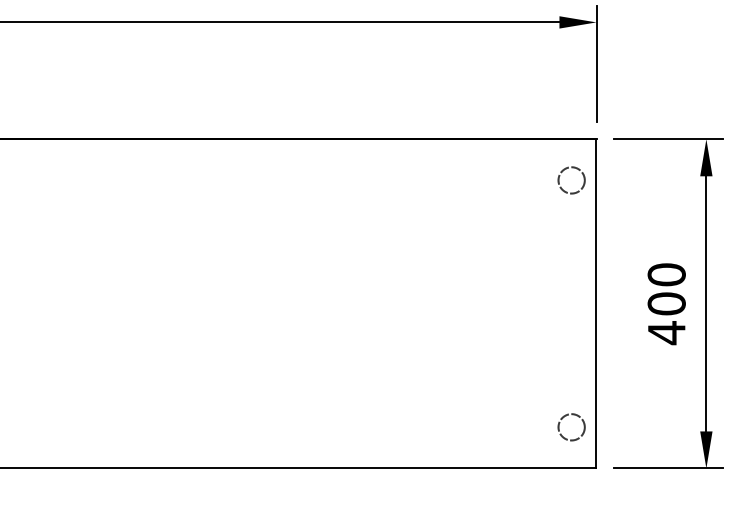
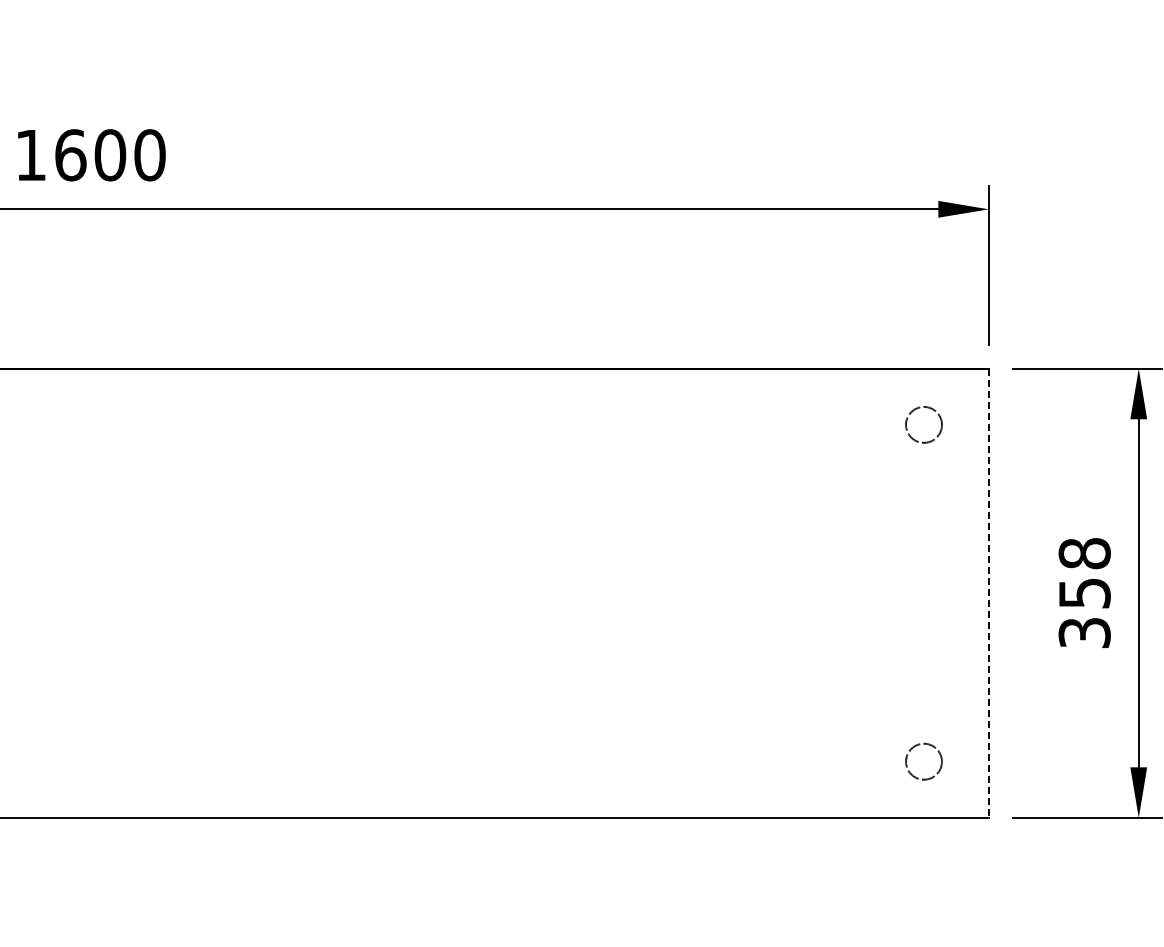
circle: (571, 180) -> (923, 424), moved
line: (596, 304) -> (988, 593), solid -> dashed
text: (666, 304) -> (1084, 593), 400 -> 358
circle: (571, 427) -> (923, 761), moved

